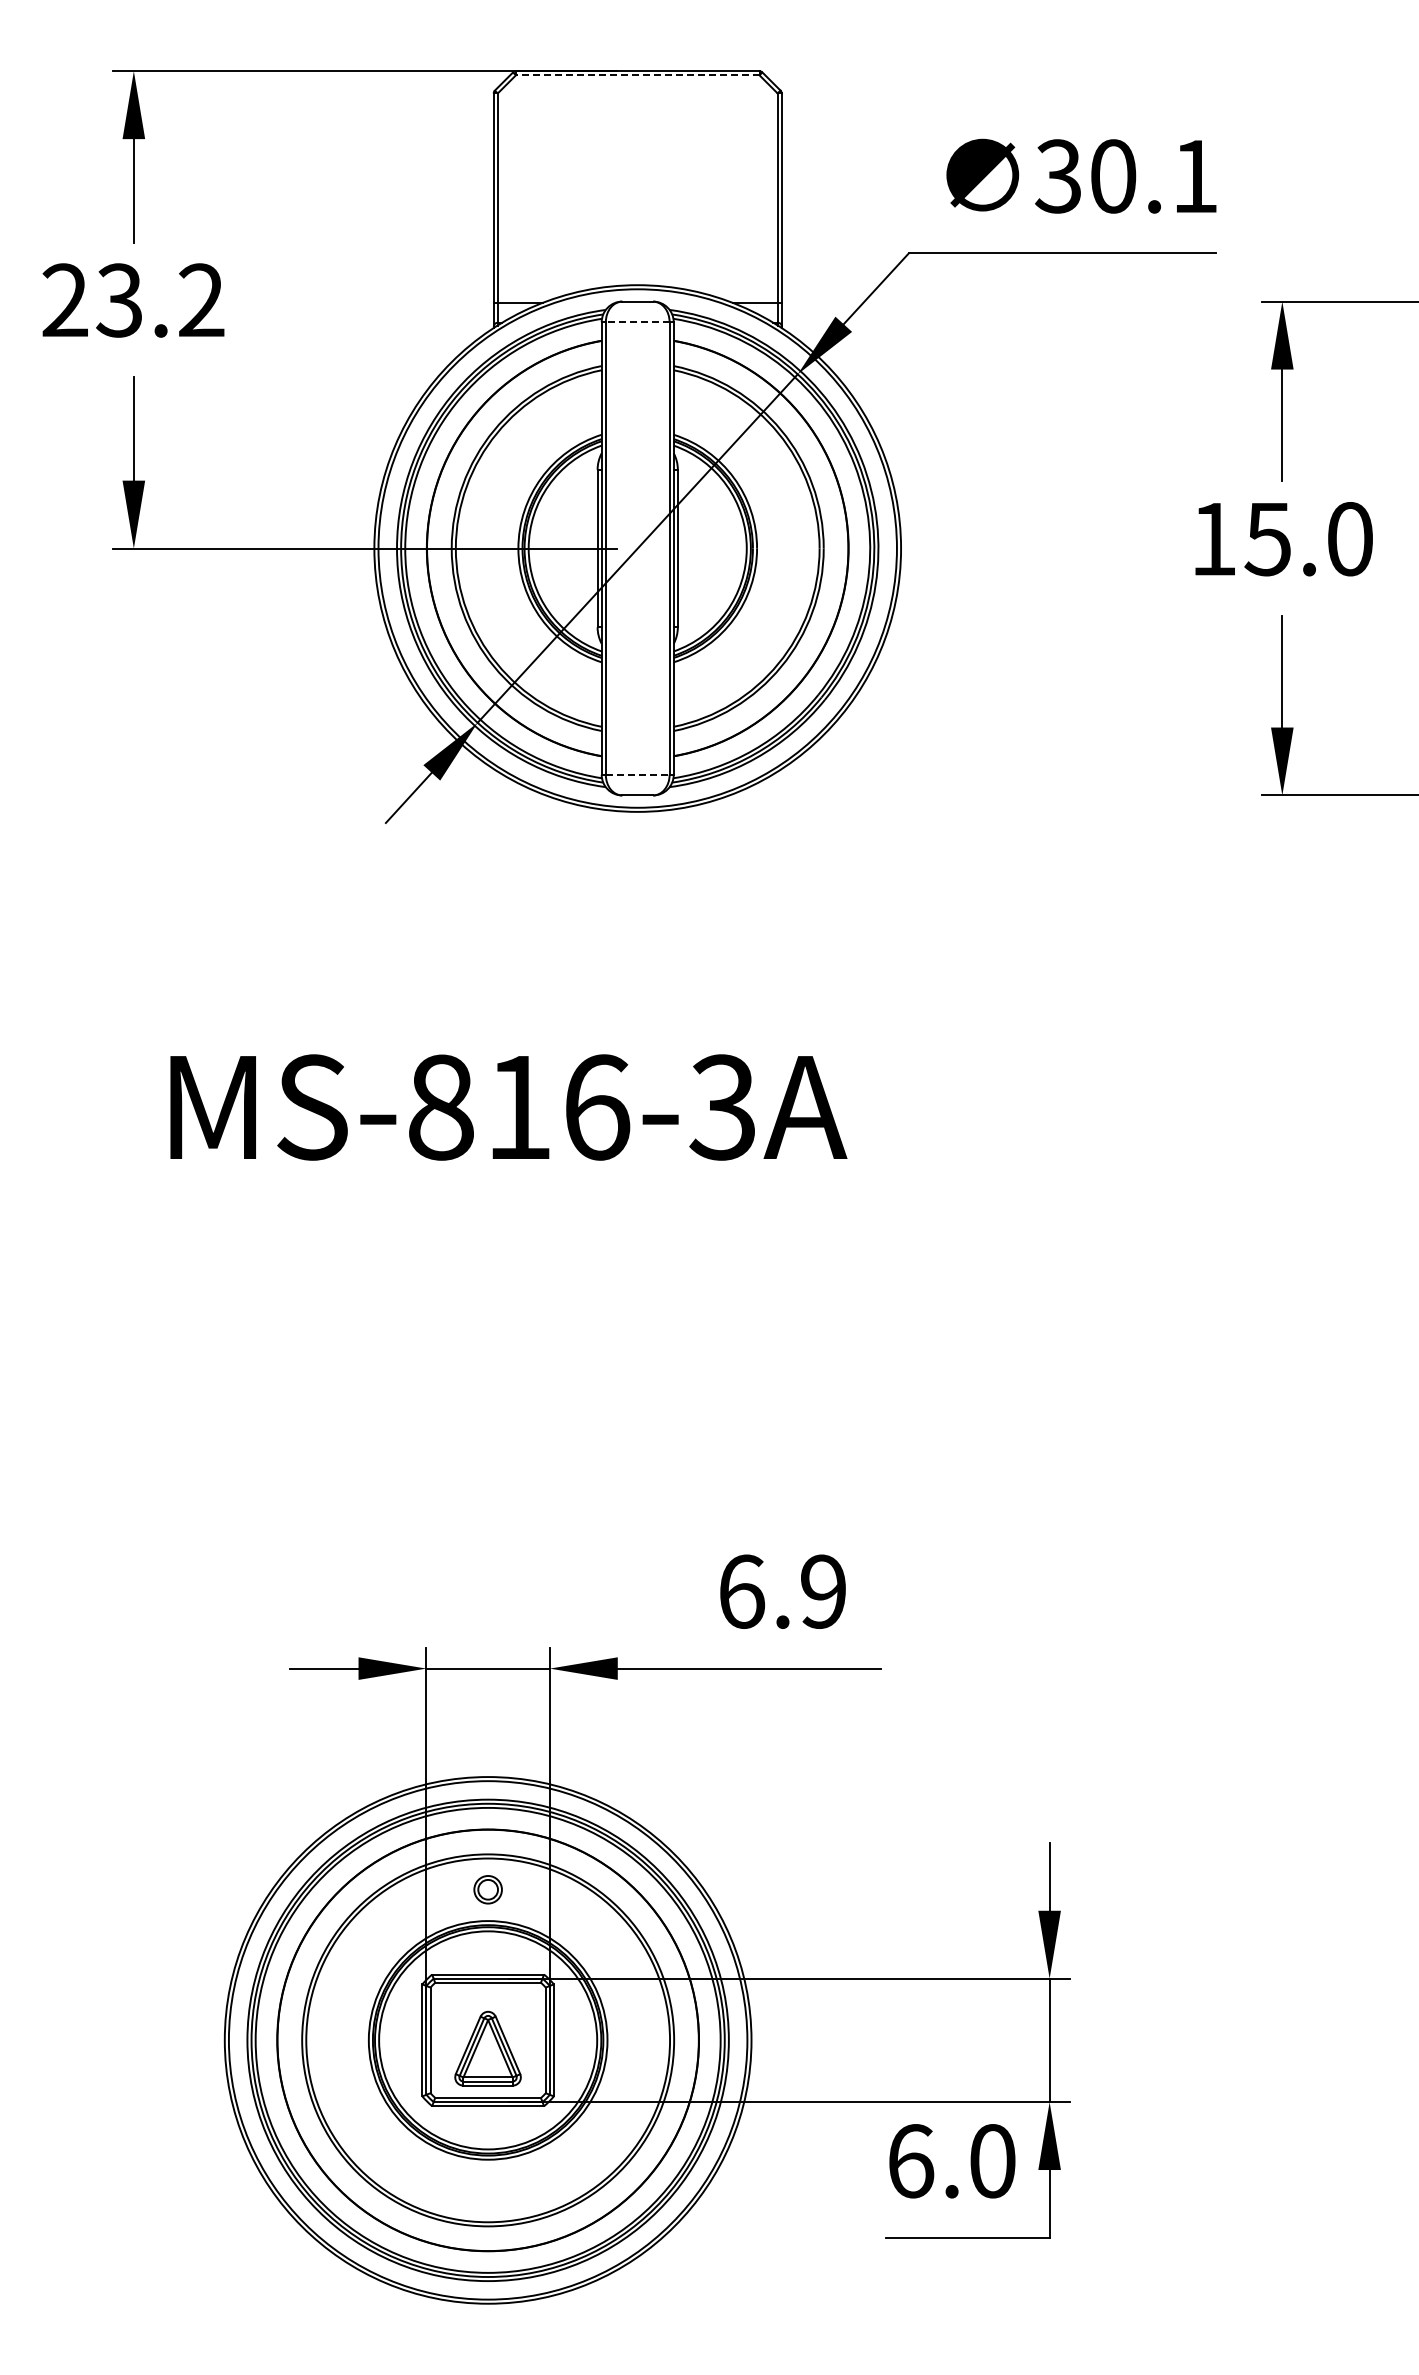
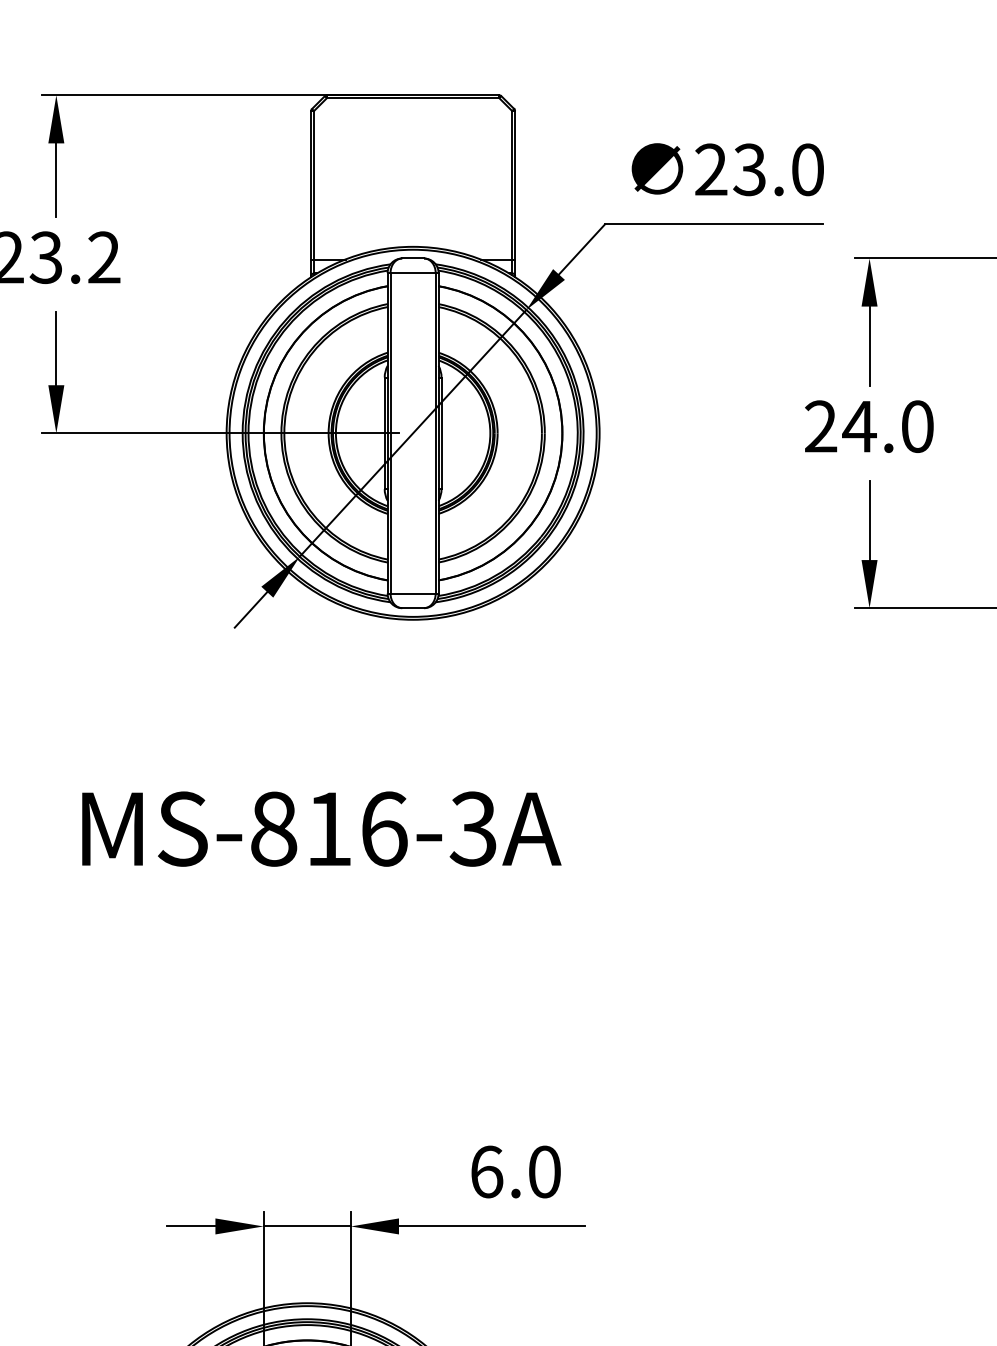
line: (637, 75) -> (412, 98), dashed -> solid
text: (1126, 176) -> (759, 169), 30.1 -> 23.0
line: (637, 322) -> (412, 273), dashed -> solid
text: (1241, 539) -> (840, 426), 15.0 -> 24.0
line: (637, 774) -> (412, 593), dashed -> solid
text: (823, 1591) -> (544, 1171), 6.9 -> 6.0

